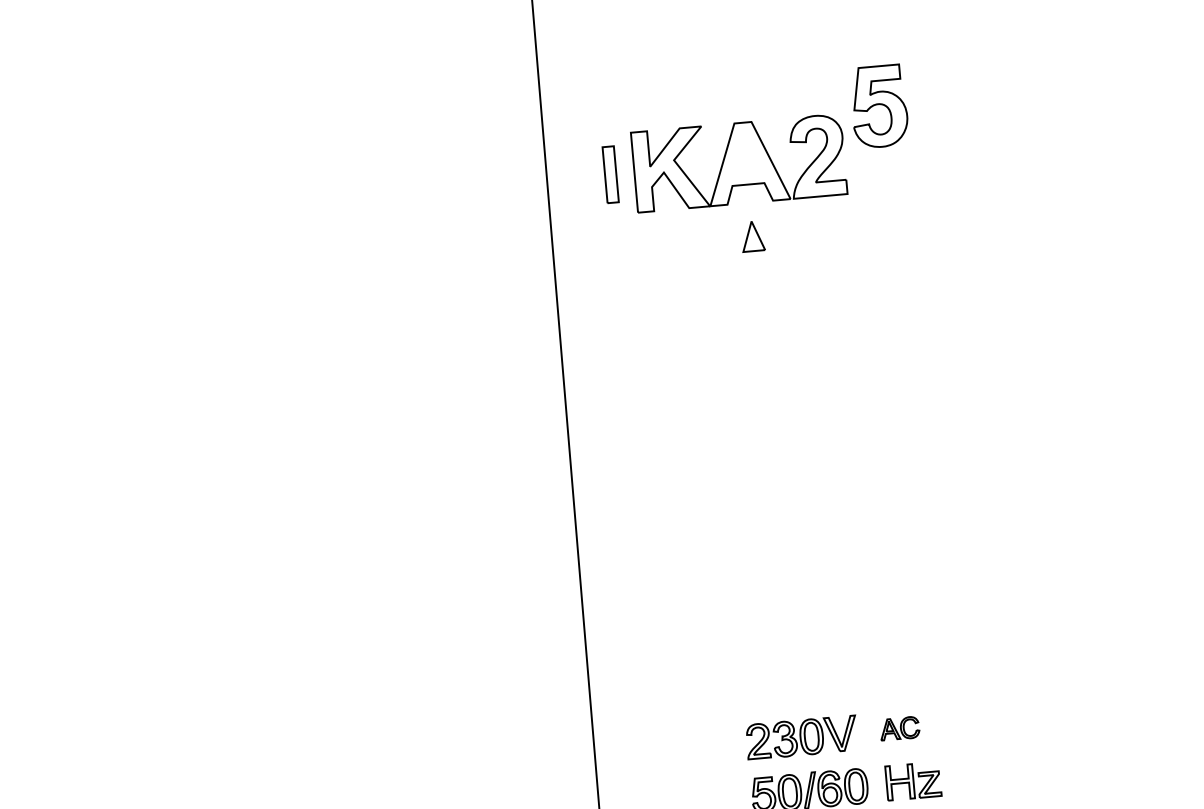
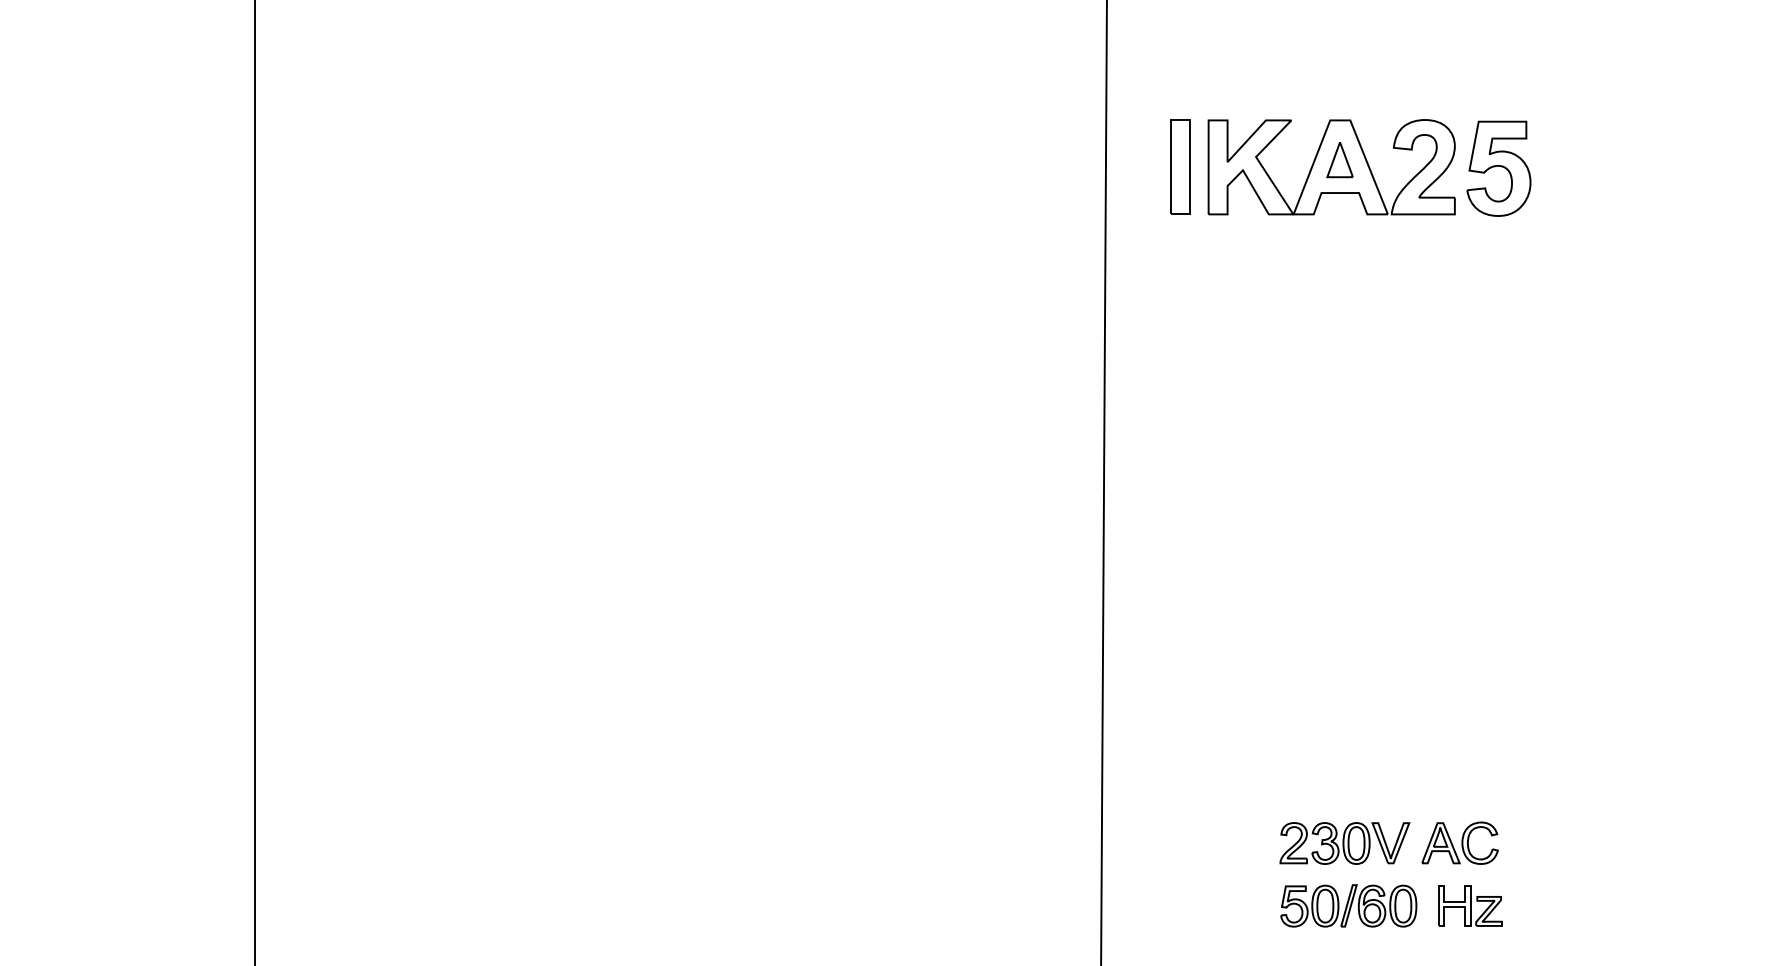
part: (878, 106) -> (1498, 168), moved
part: (610, 174) -> (1180, 166), size x1.43
part: (752, 236) -> (1339, 160), moved
part: (899, 728) -> (1459, 842), size x1.67

